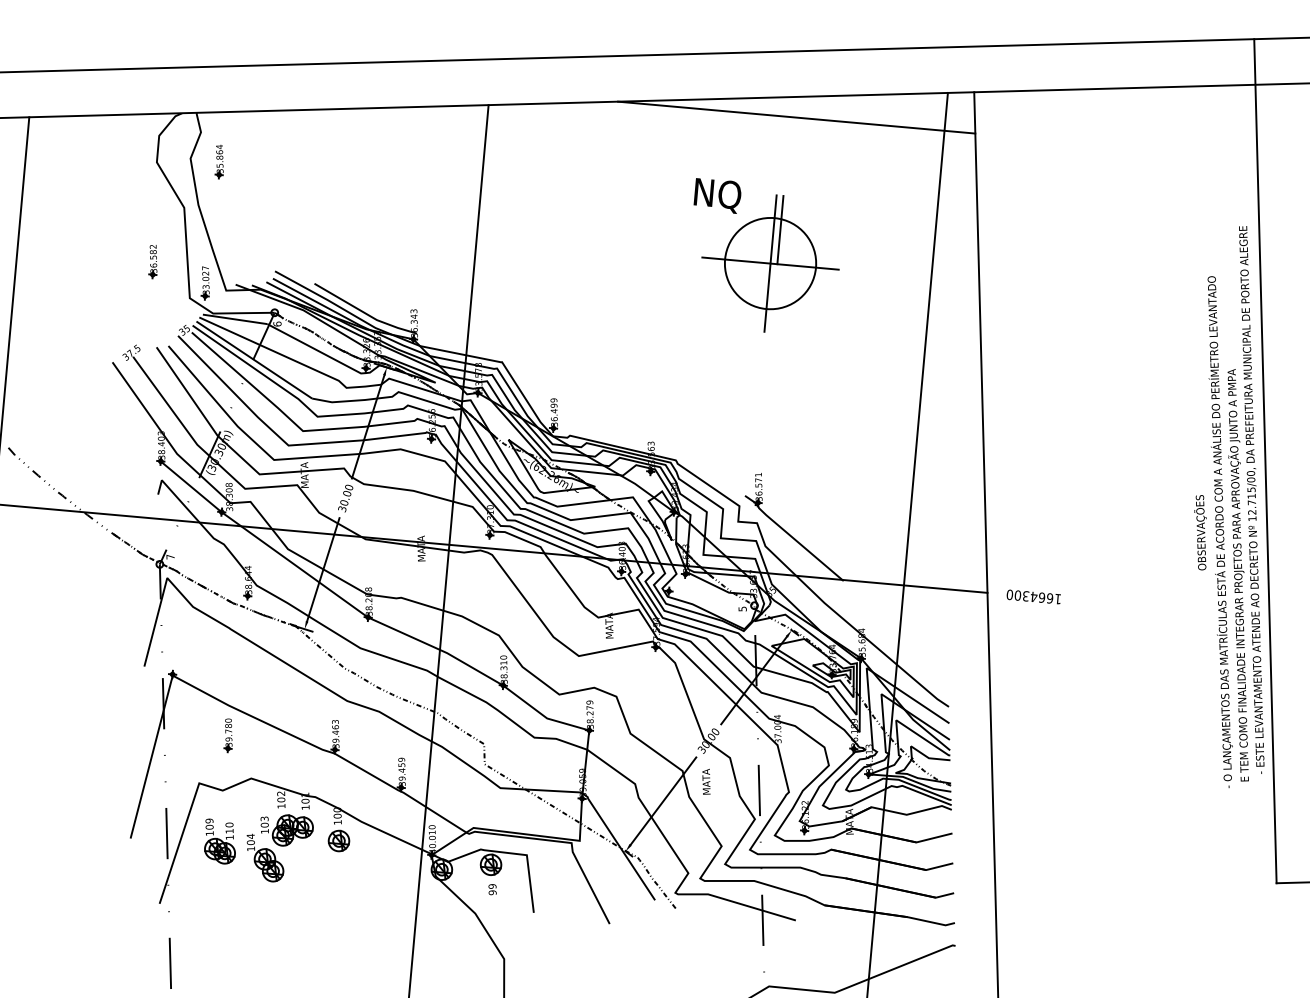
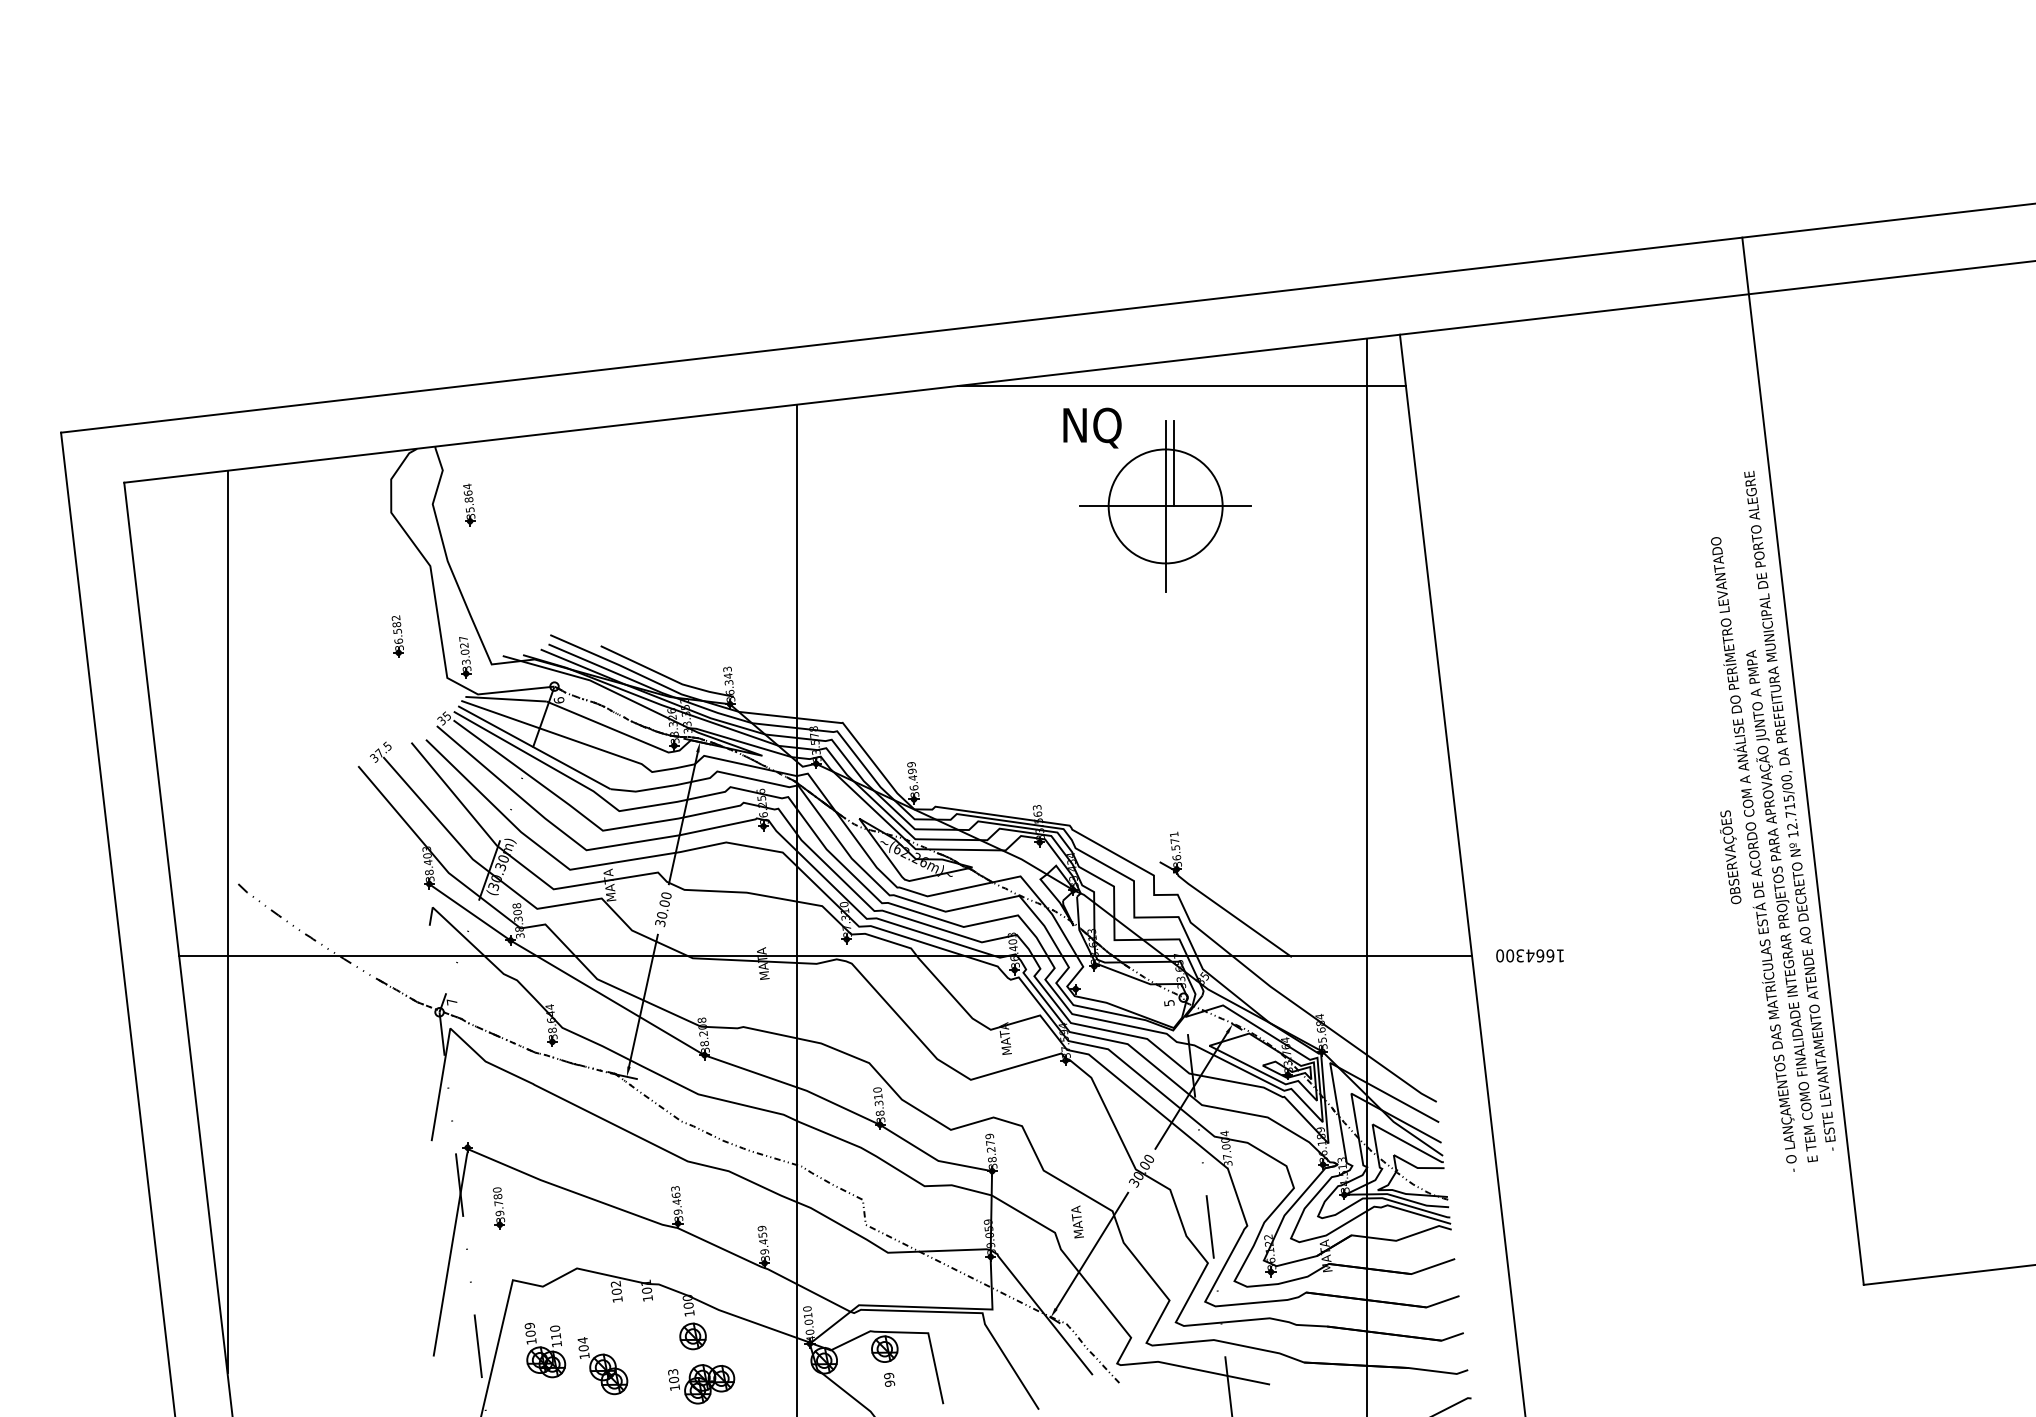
part: (764, 257) -> (1157, 499), moved
part: (228, 735) -> (499, 1208), moved
text: (706, 781) -> (1077, 1221), moved
part: (286, 830) -> (701, 1384), moved

